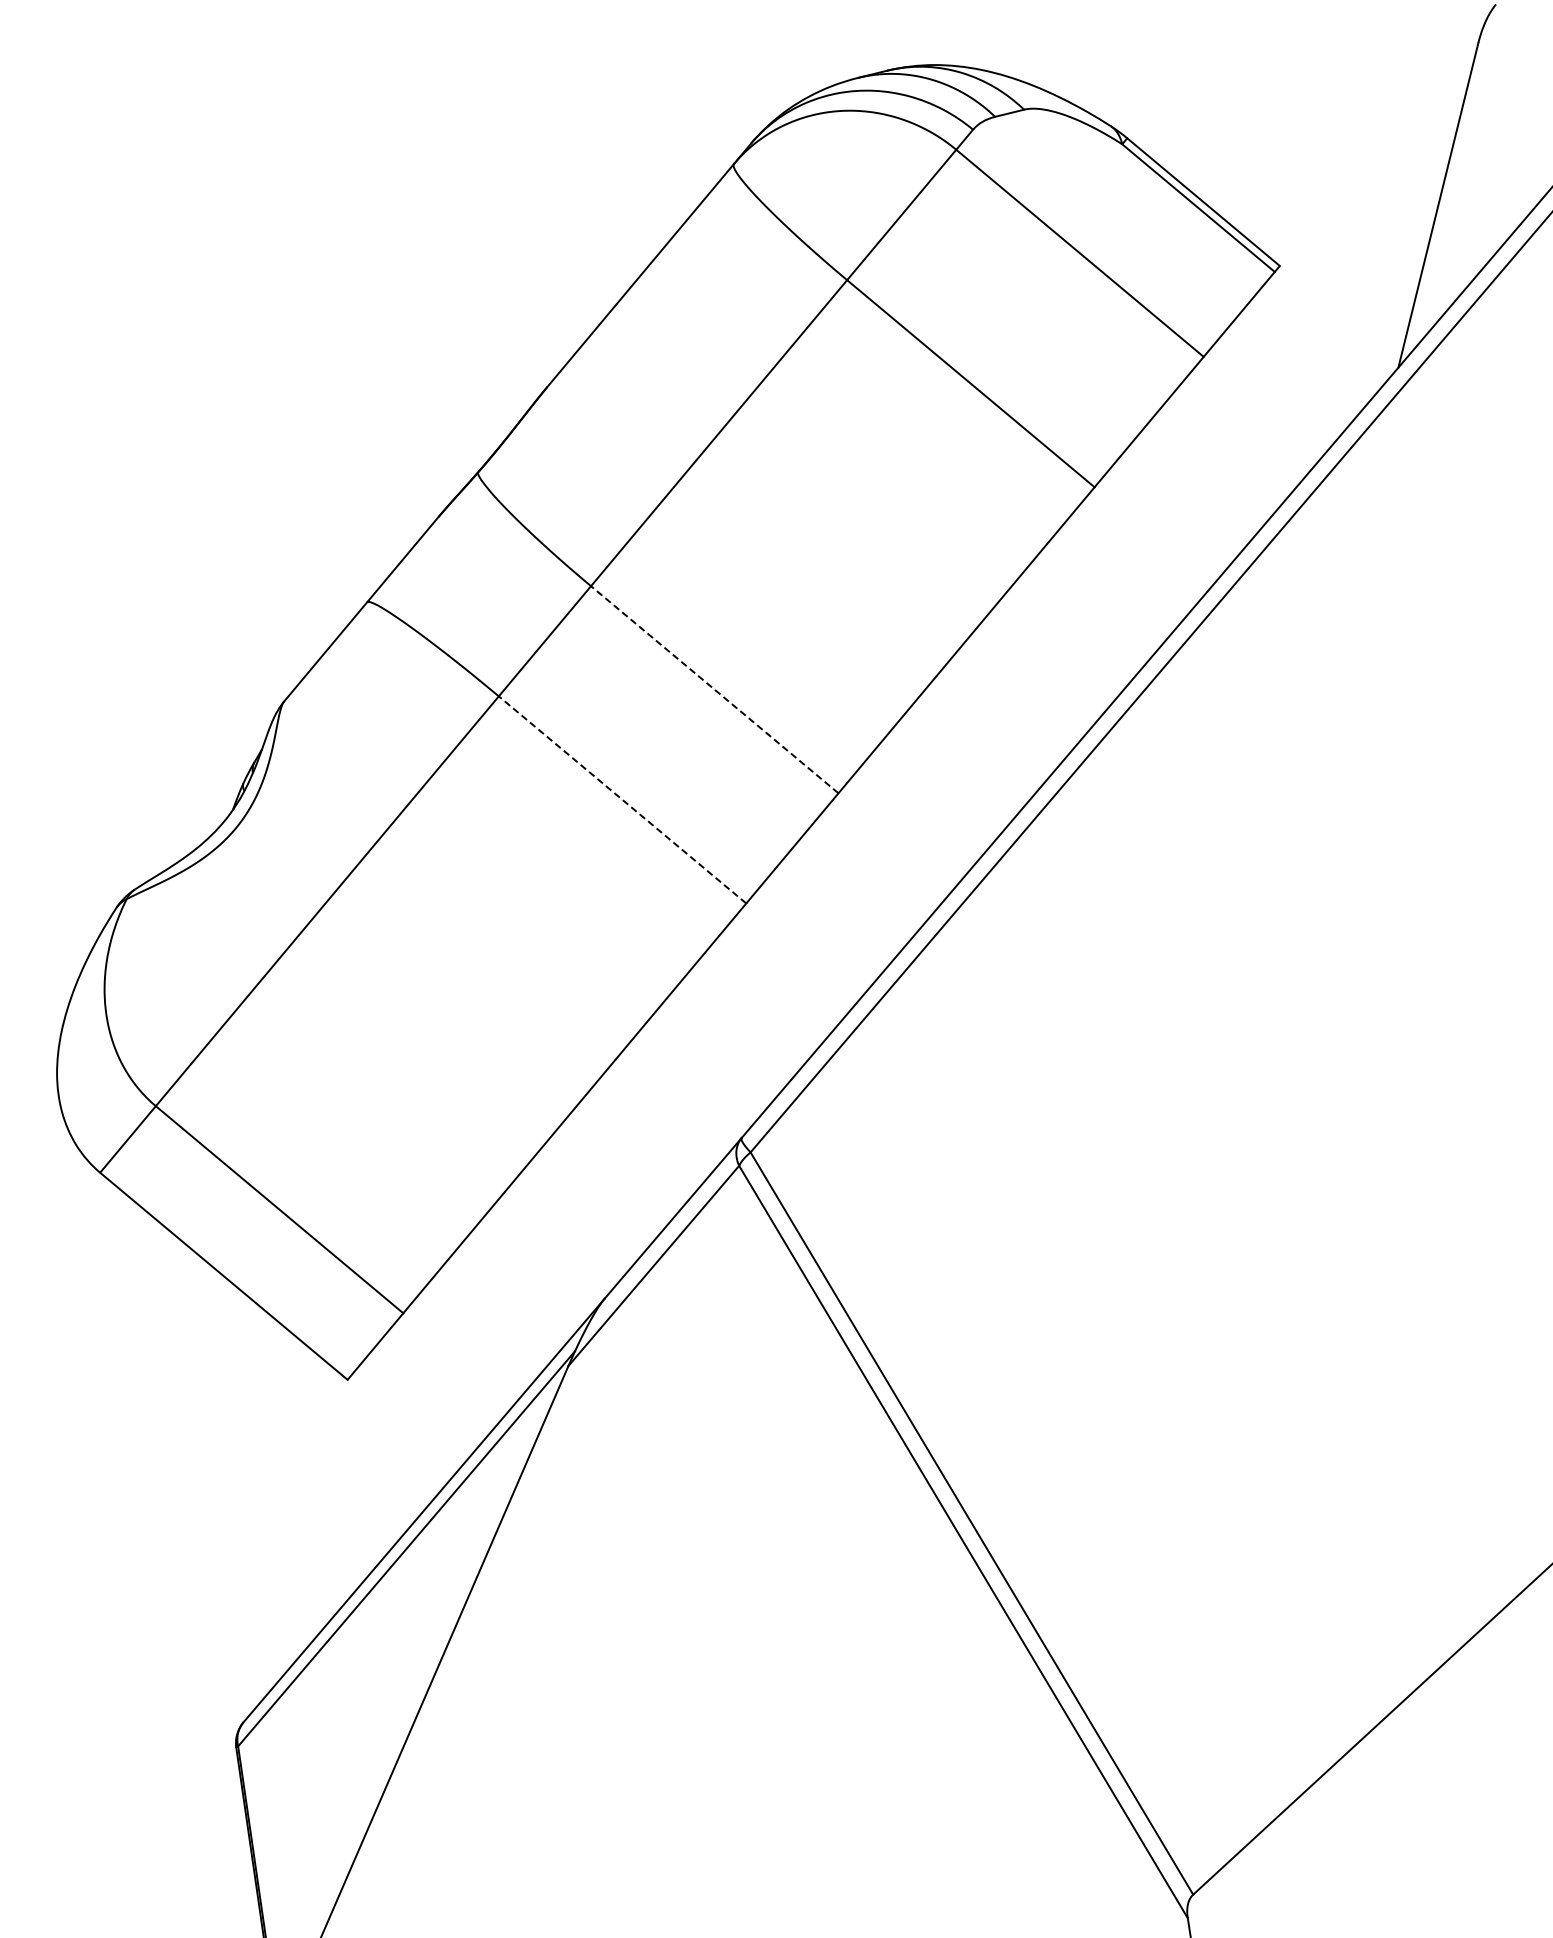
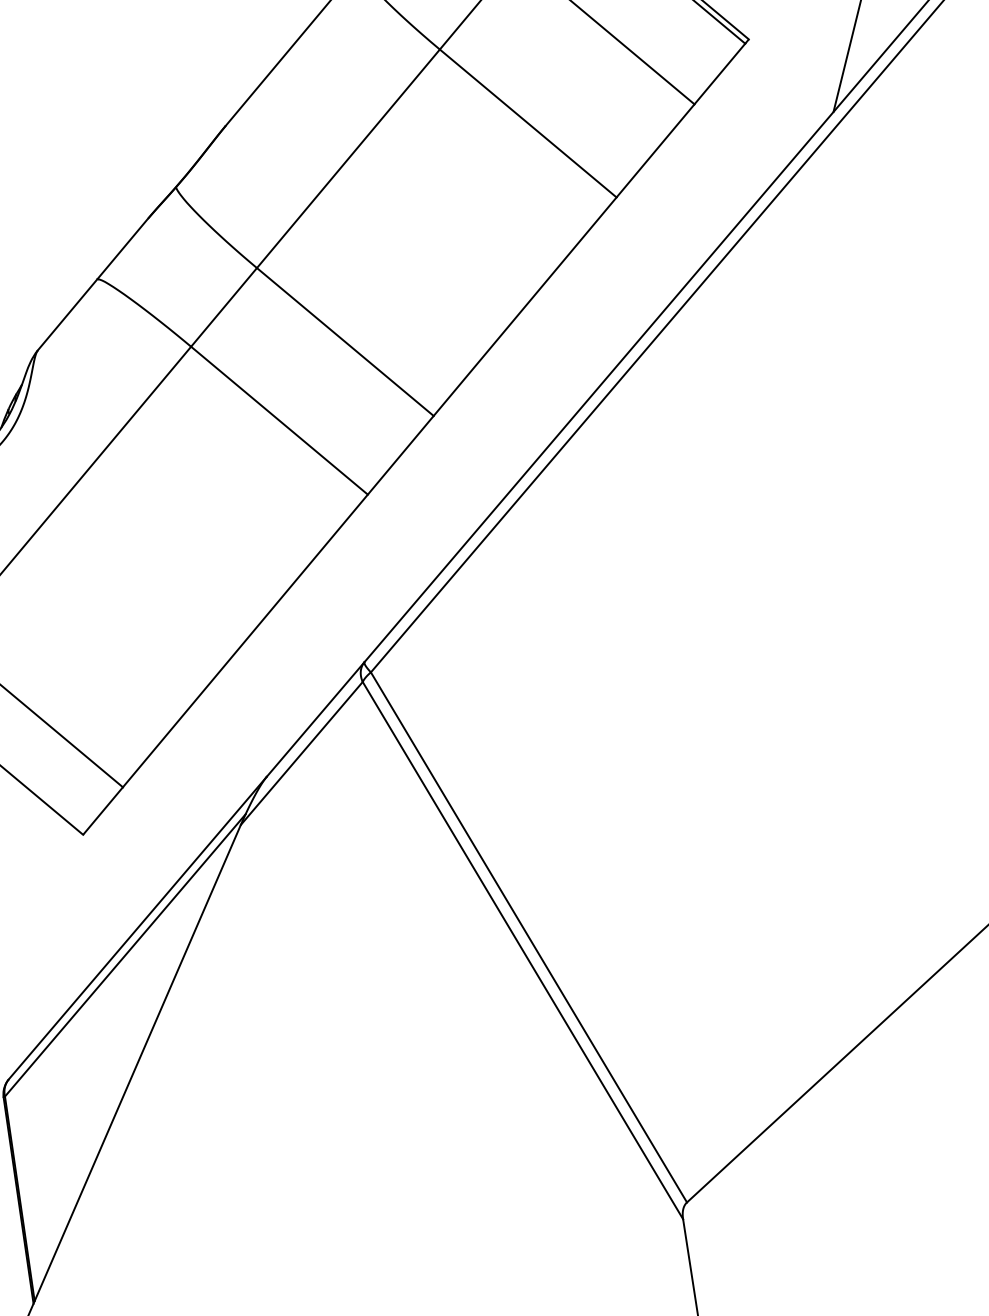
line: (714, 689) -> (345, 341), dashed -> solid
line: (622, 799) -> (279, 420), dashed -> solid

